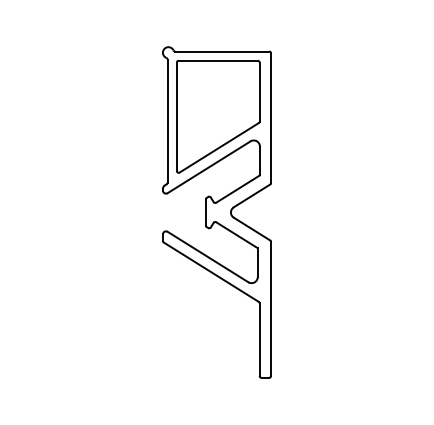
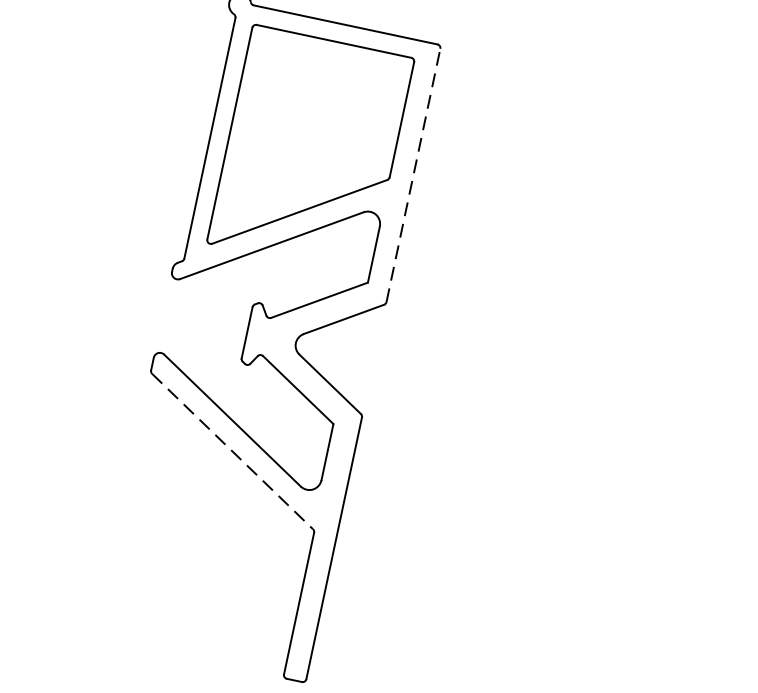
line: (271, 118) -> (414, 176), solid -> dashed
line: (211, 272) -> (232, 452), solid -> dashed

